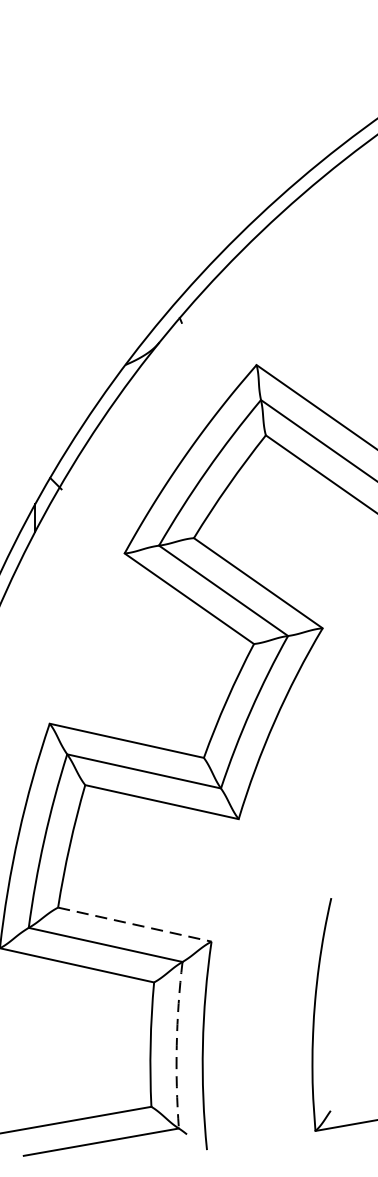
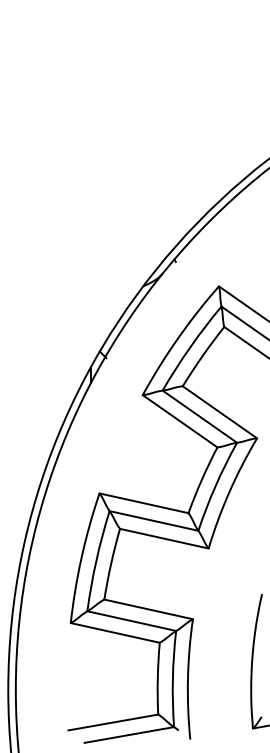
line: (136, 924) -> (149, 609), dashed -> solid
arc: (176, 1044) -> (172, 678), dashed -> solid

